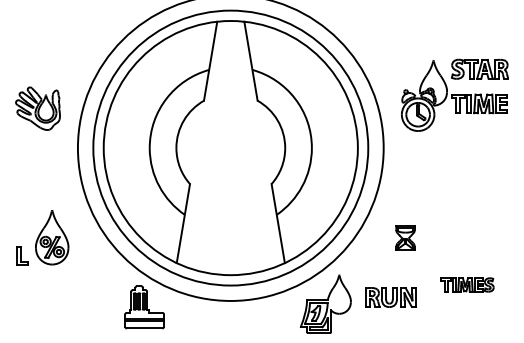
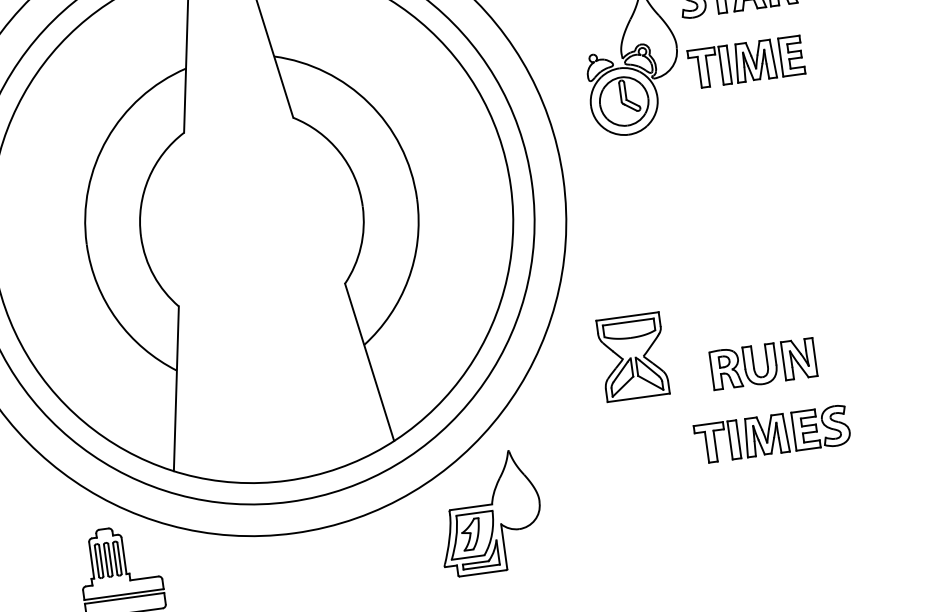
part: (405, 237) -> (632, 355), size x1.67
part: (467, 284) -> (772, 433), size x1.43
part: (390, 297) -> (762, 364), moved

